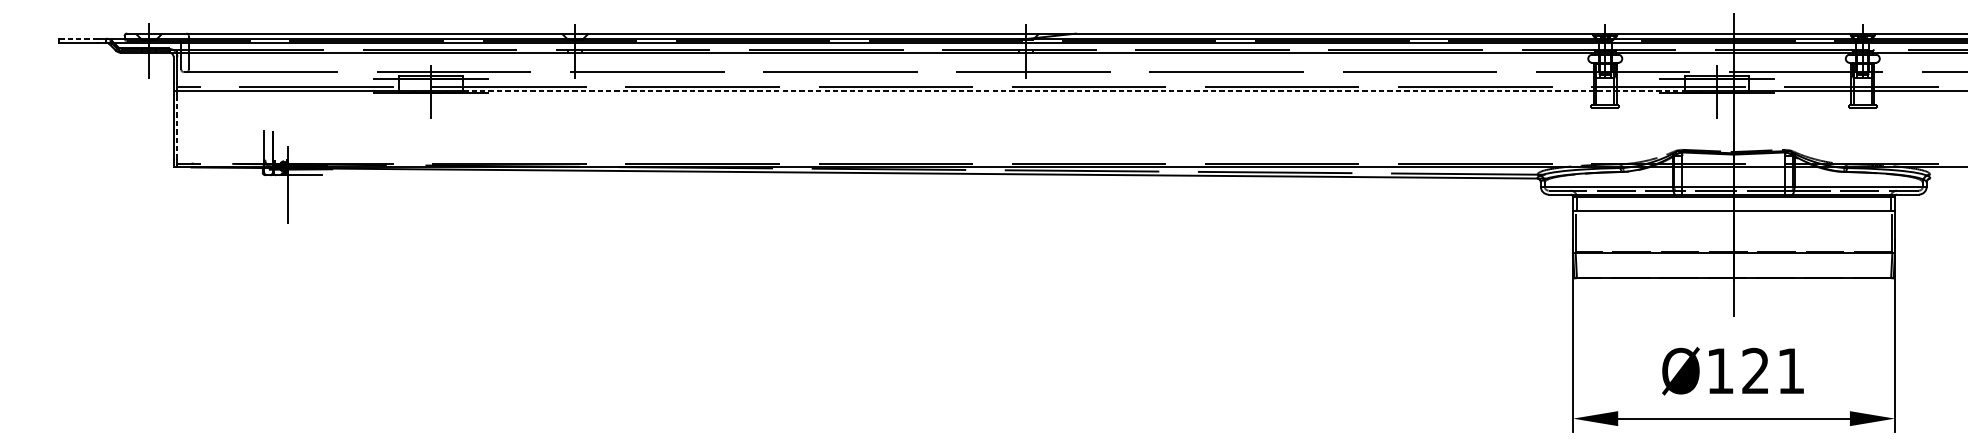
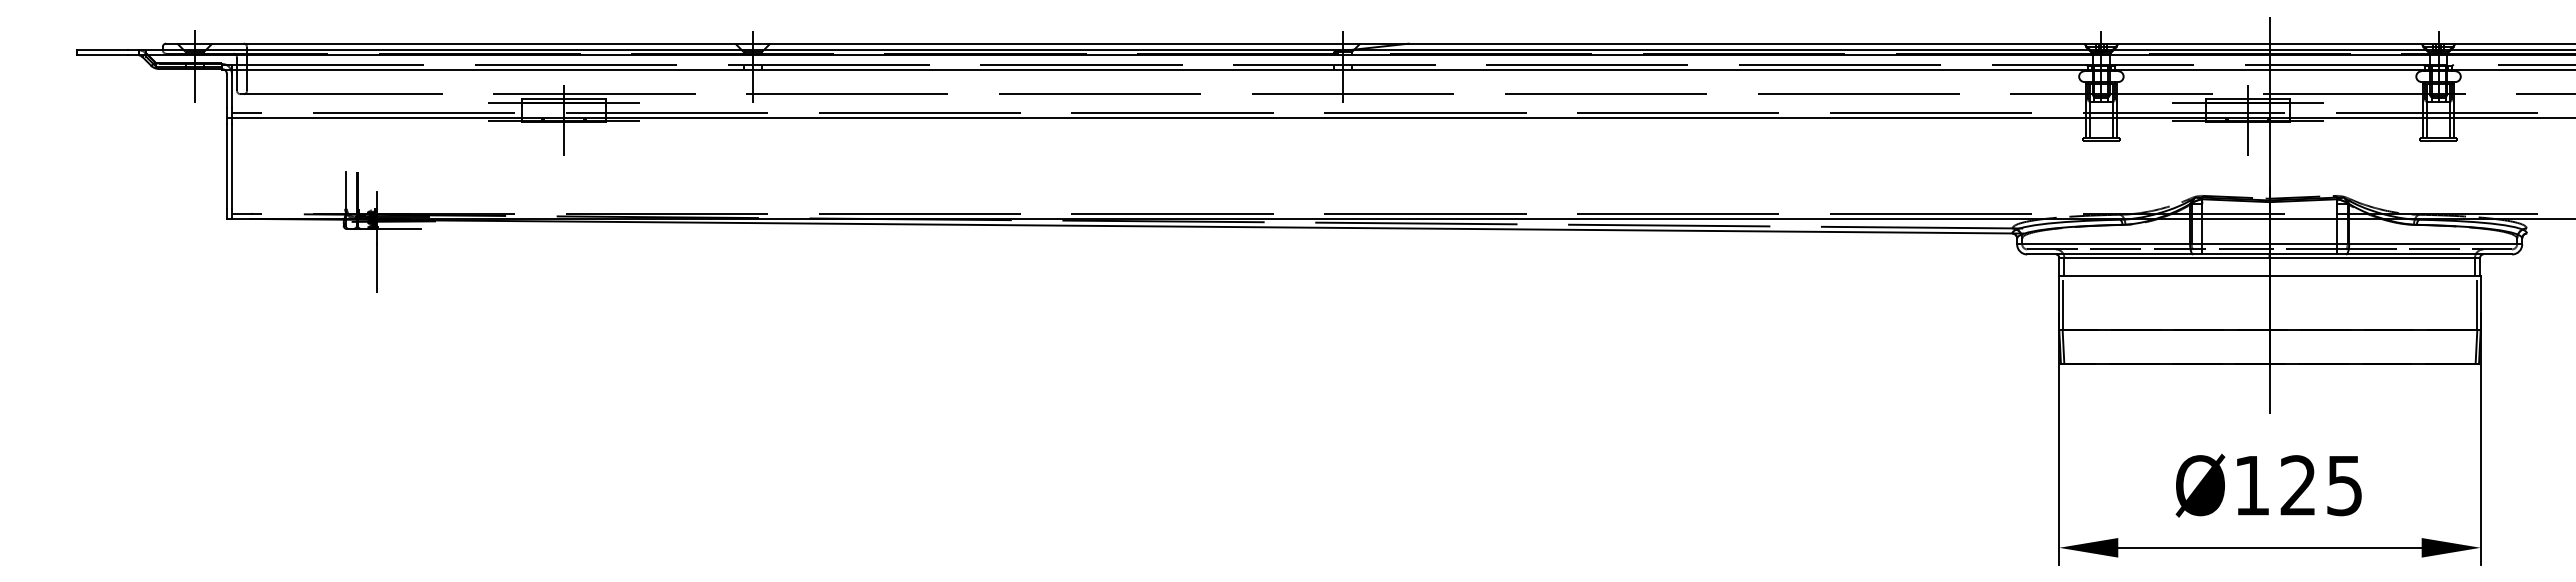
line: (79, 38) -> (103, 50), dashed -> solid
line: (1074, 90) -> (1406, 118), dashed -> solid
line: (177, 127) -> (231, 166), dashed -> solid
text: (1790, 371) -> (2344, 486), Ø121 -> Ø125

